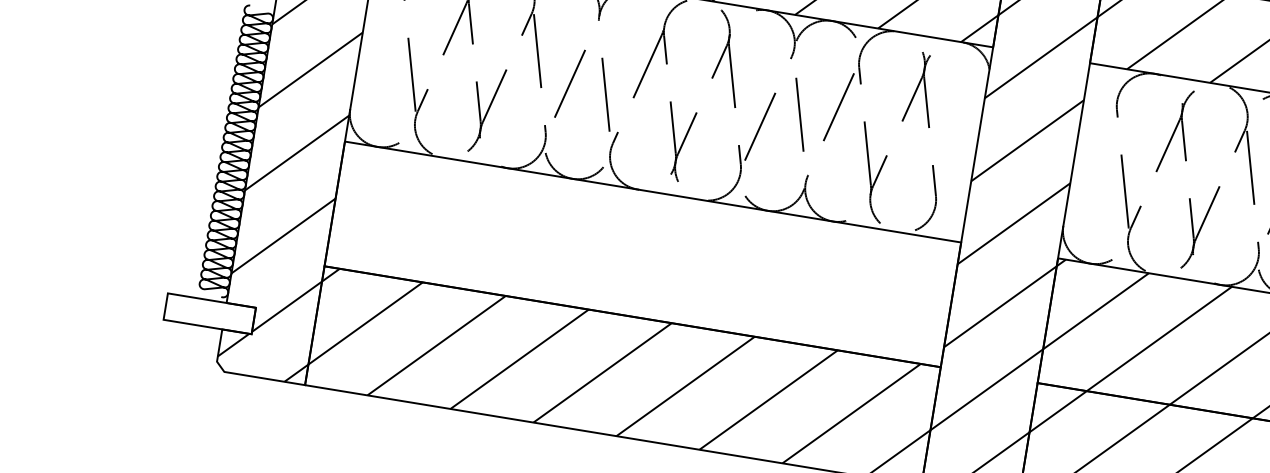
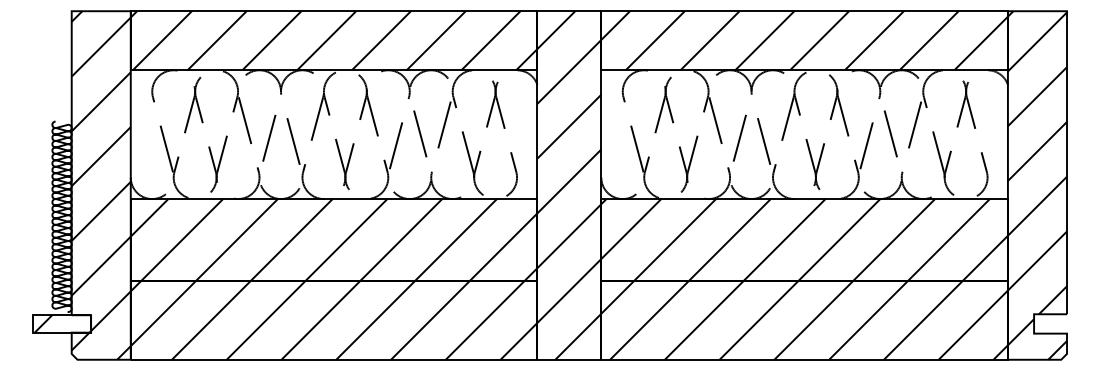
hatch: (641, 254) -> (333, 240), added
hatch: (210, 313) -> (62, 323), added

